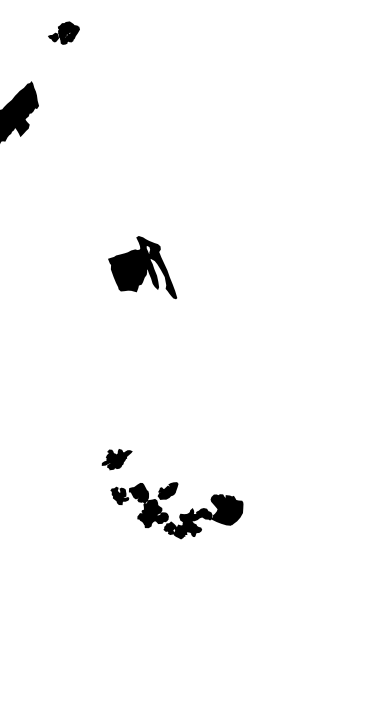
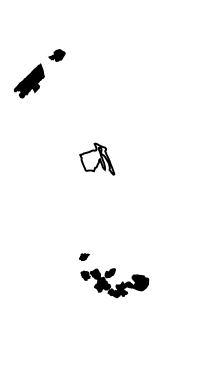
part: (62, 33) -> (56, 55), moved
fill: (143, 266) -> (97, 158), removed
part: (117, 458) -> (84, 256), size x0.6

